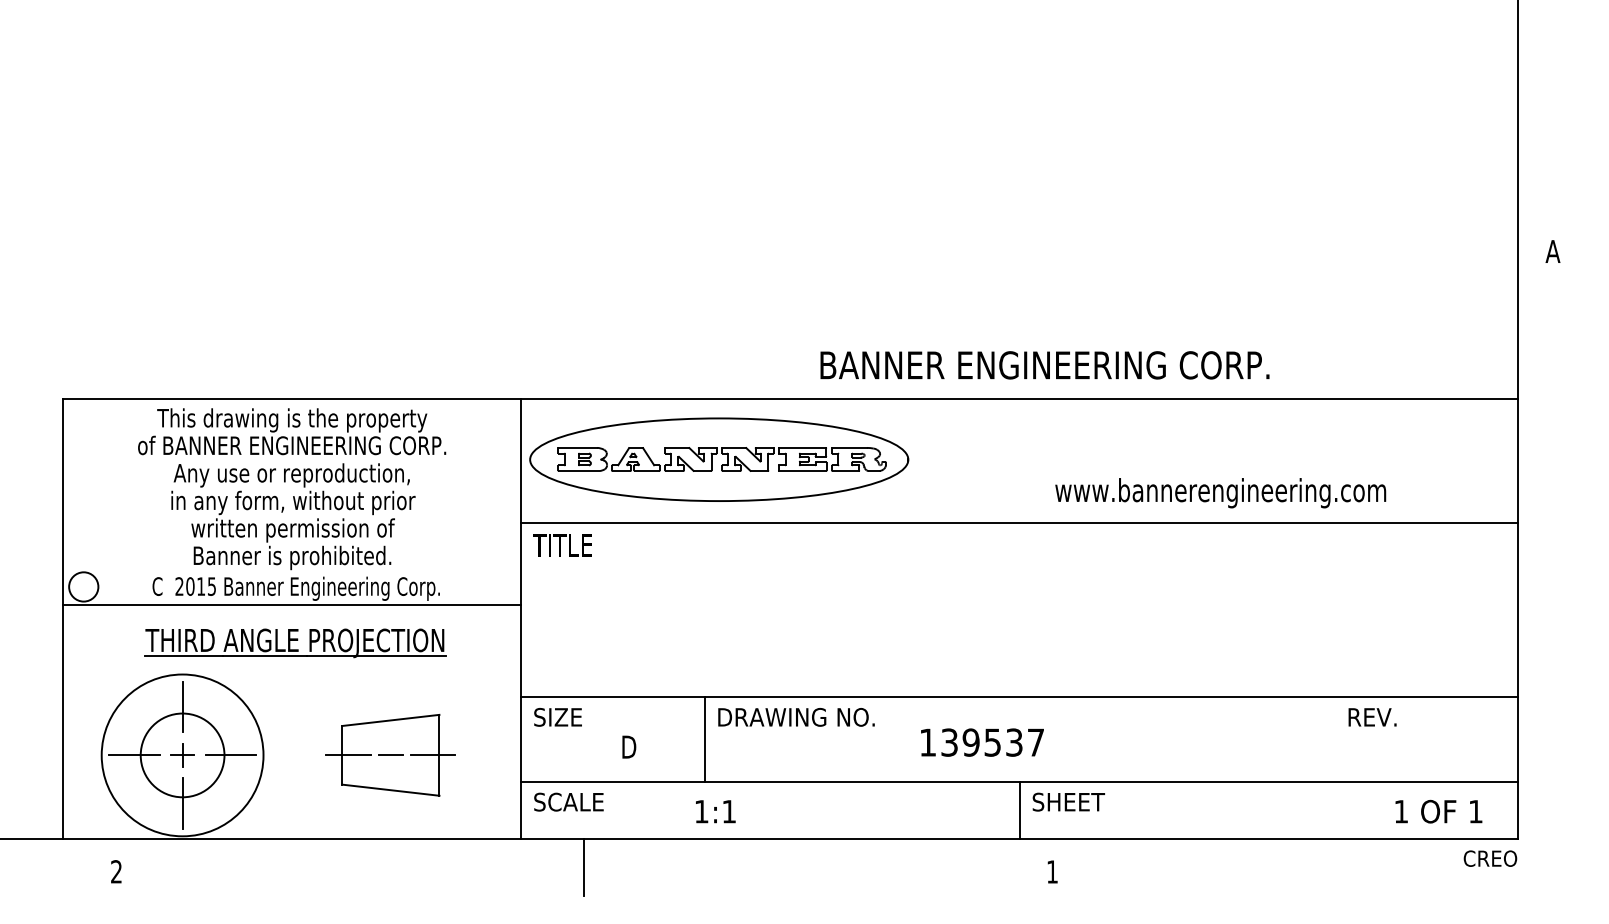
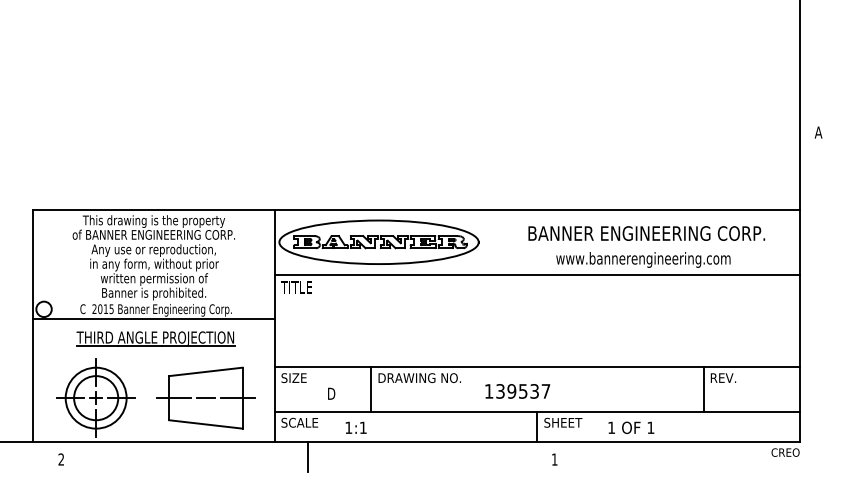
text: (1044, 365) -> (646, 233), moved
line: (1334, 738) -> (703, 389), added
circle: (181, 754) -> (95, 397), size x0.71
part: (390, 754) -> (205, 397), size x1.43
text: (714, 811) -> (355, 427), moved
text: (1439, 811) -> (631, 427), moved

